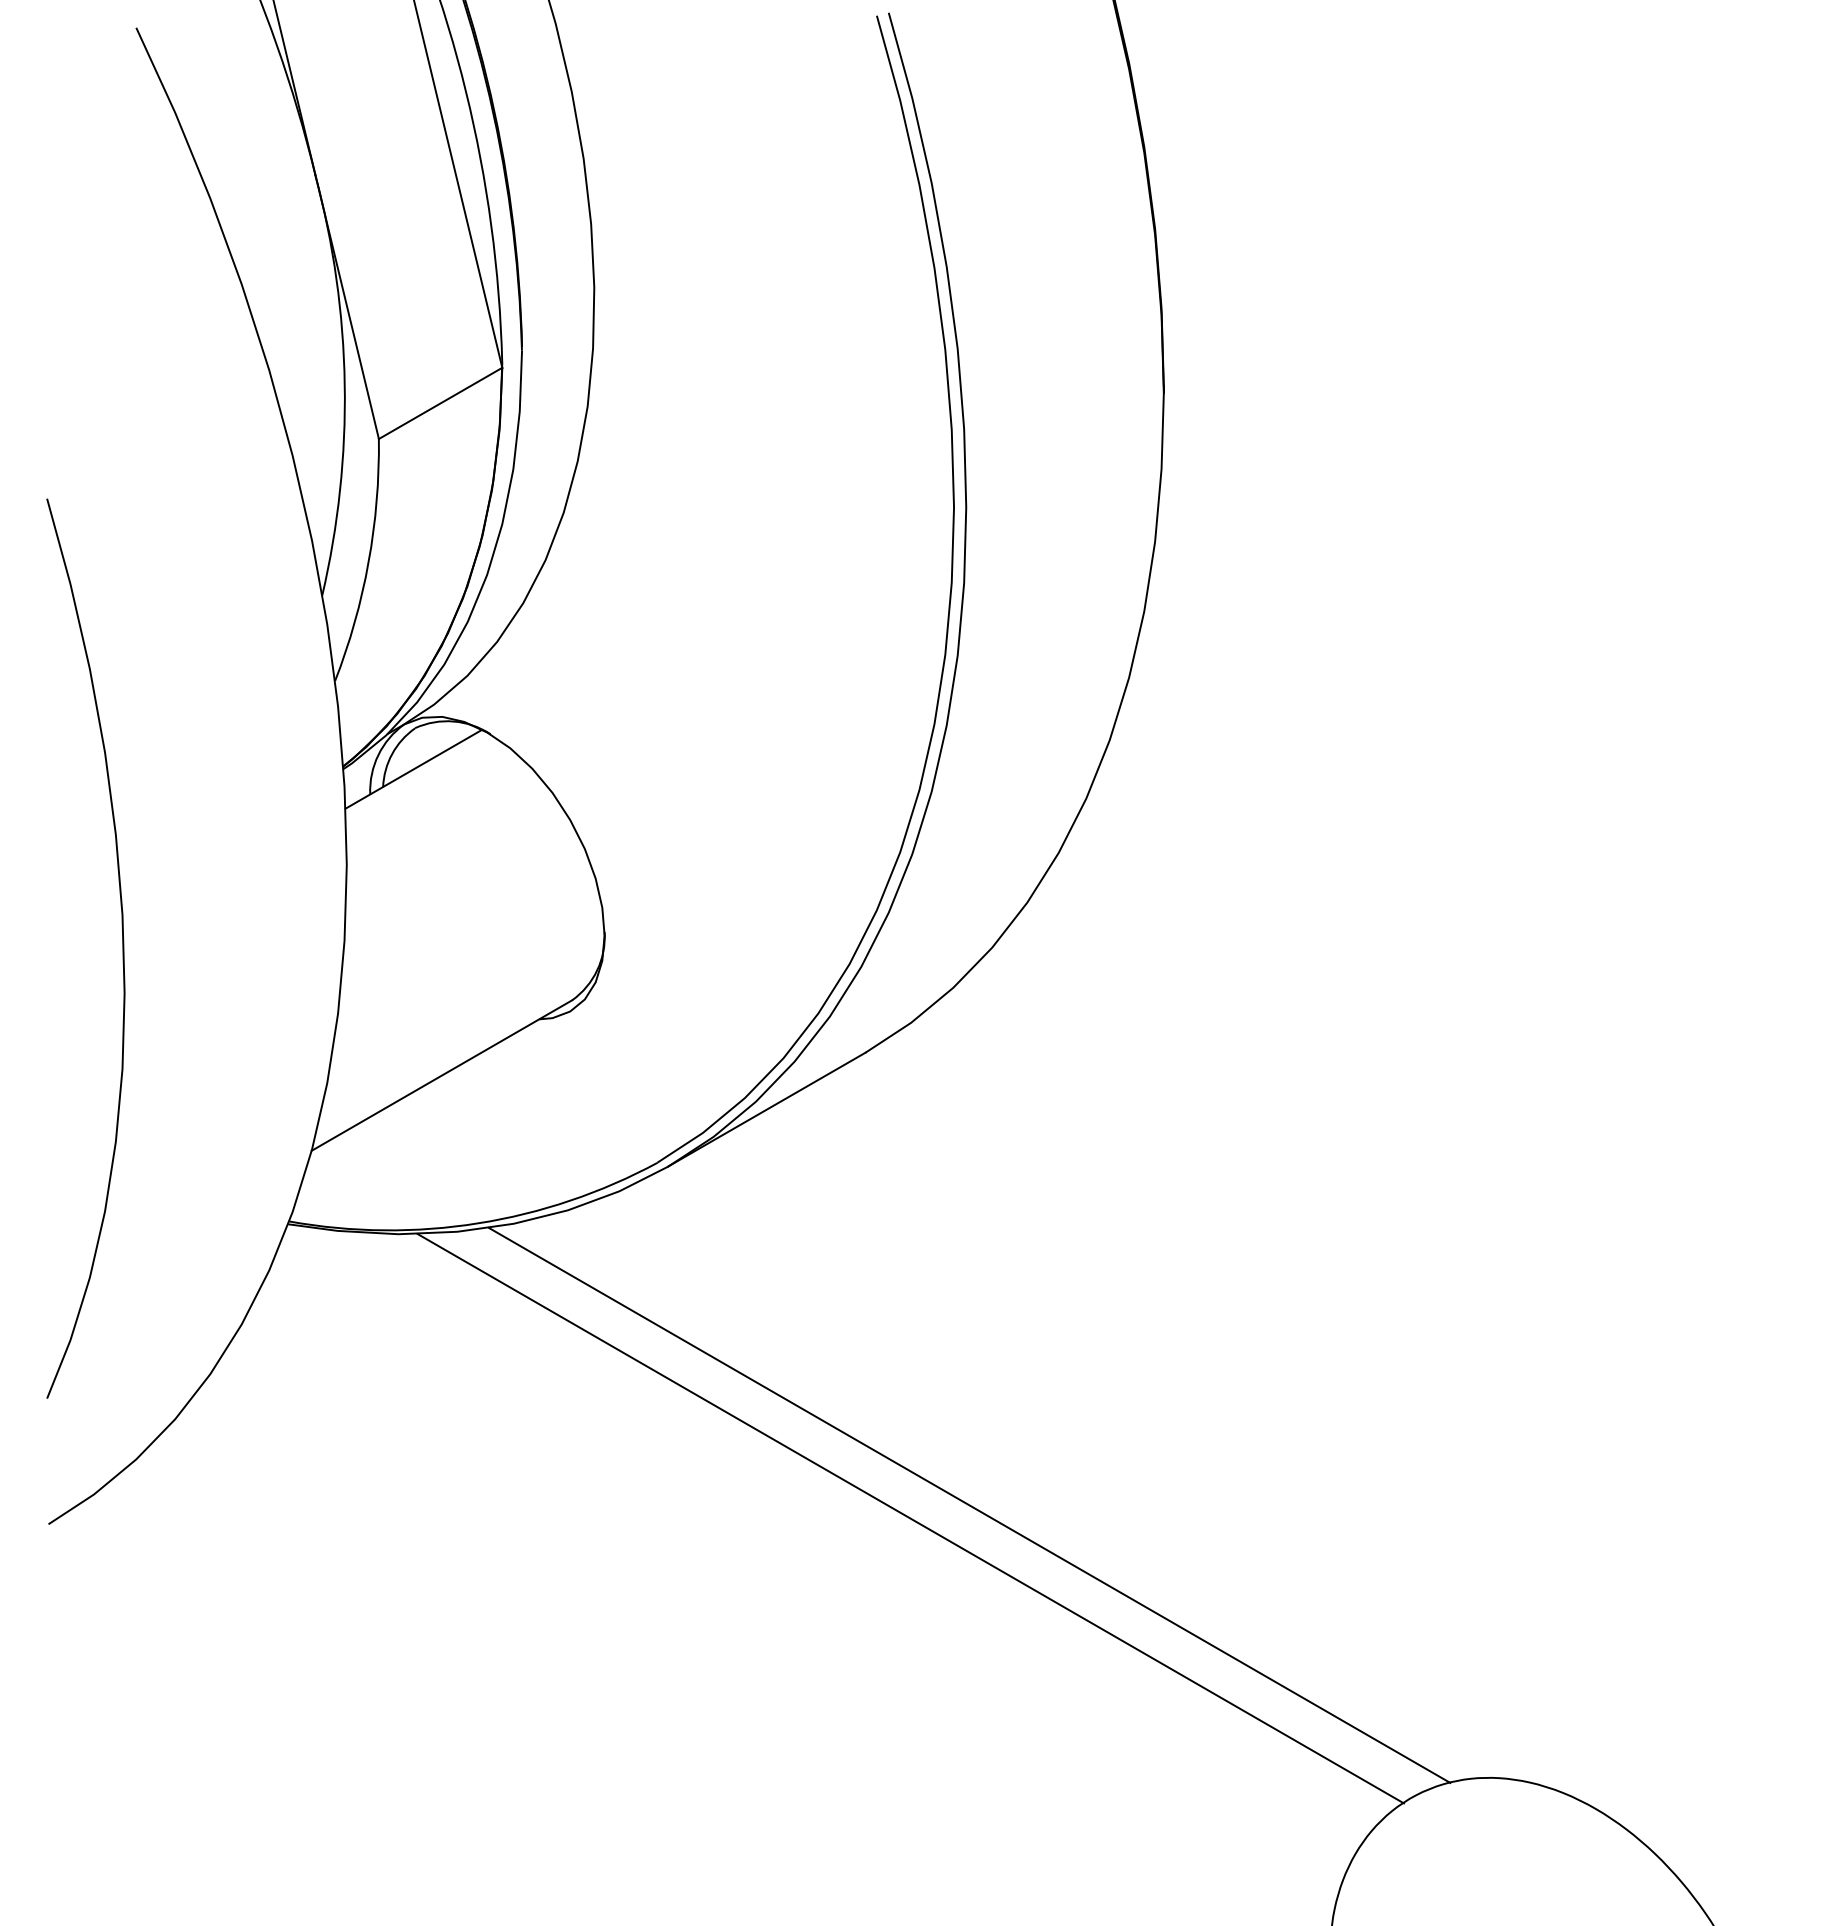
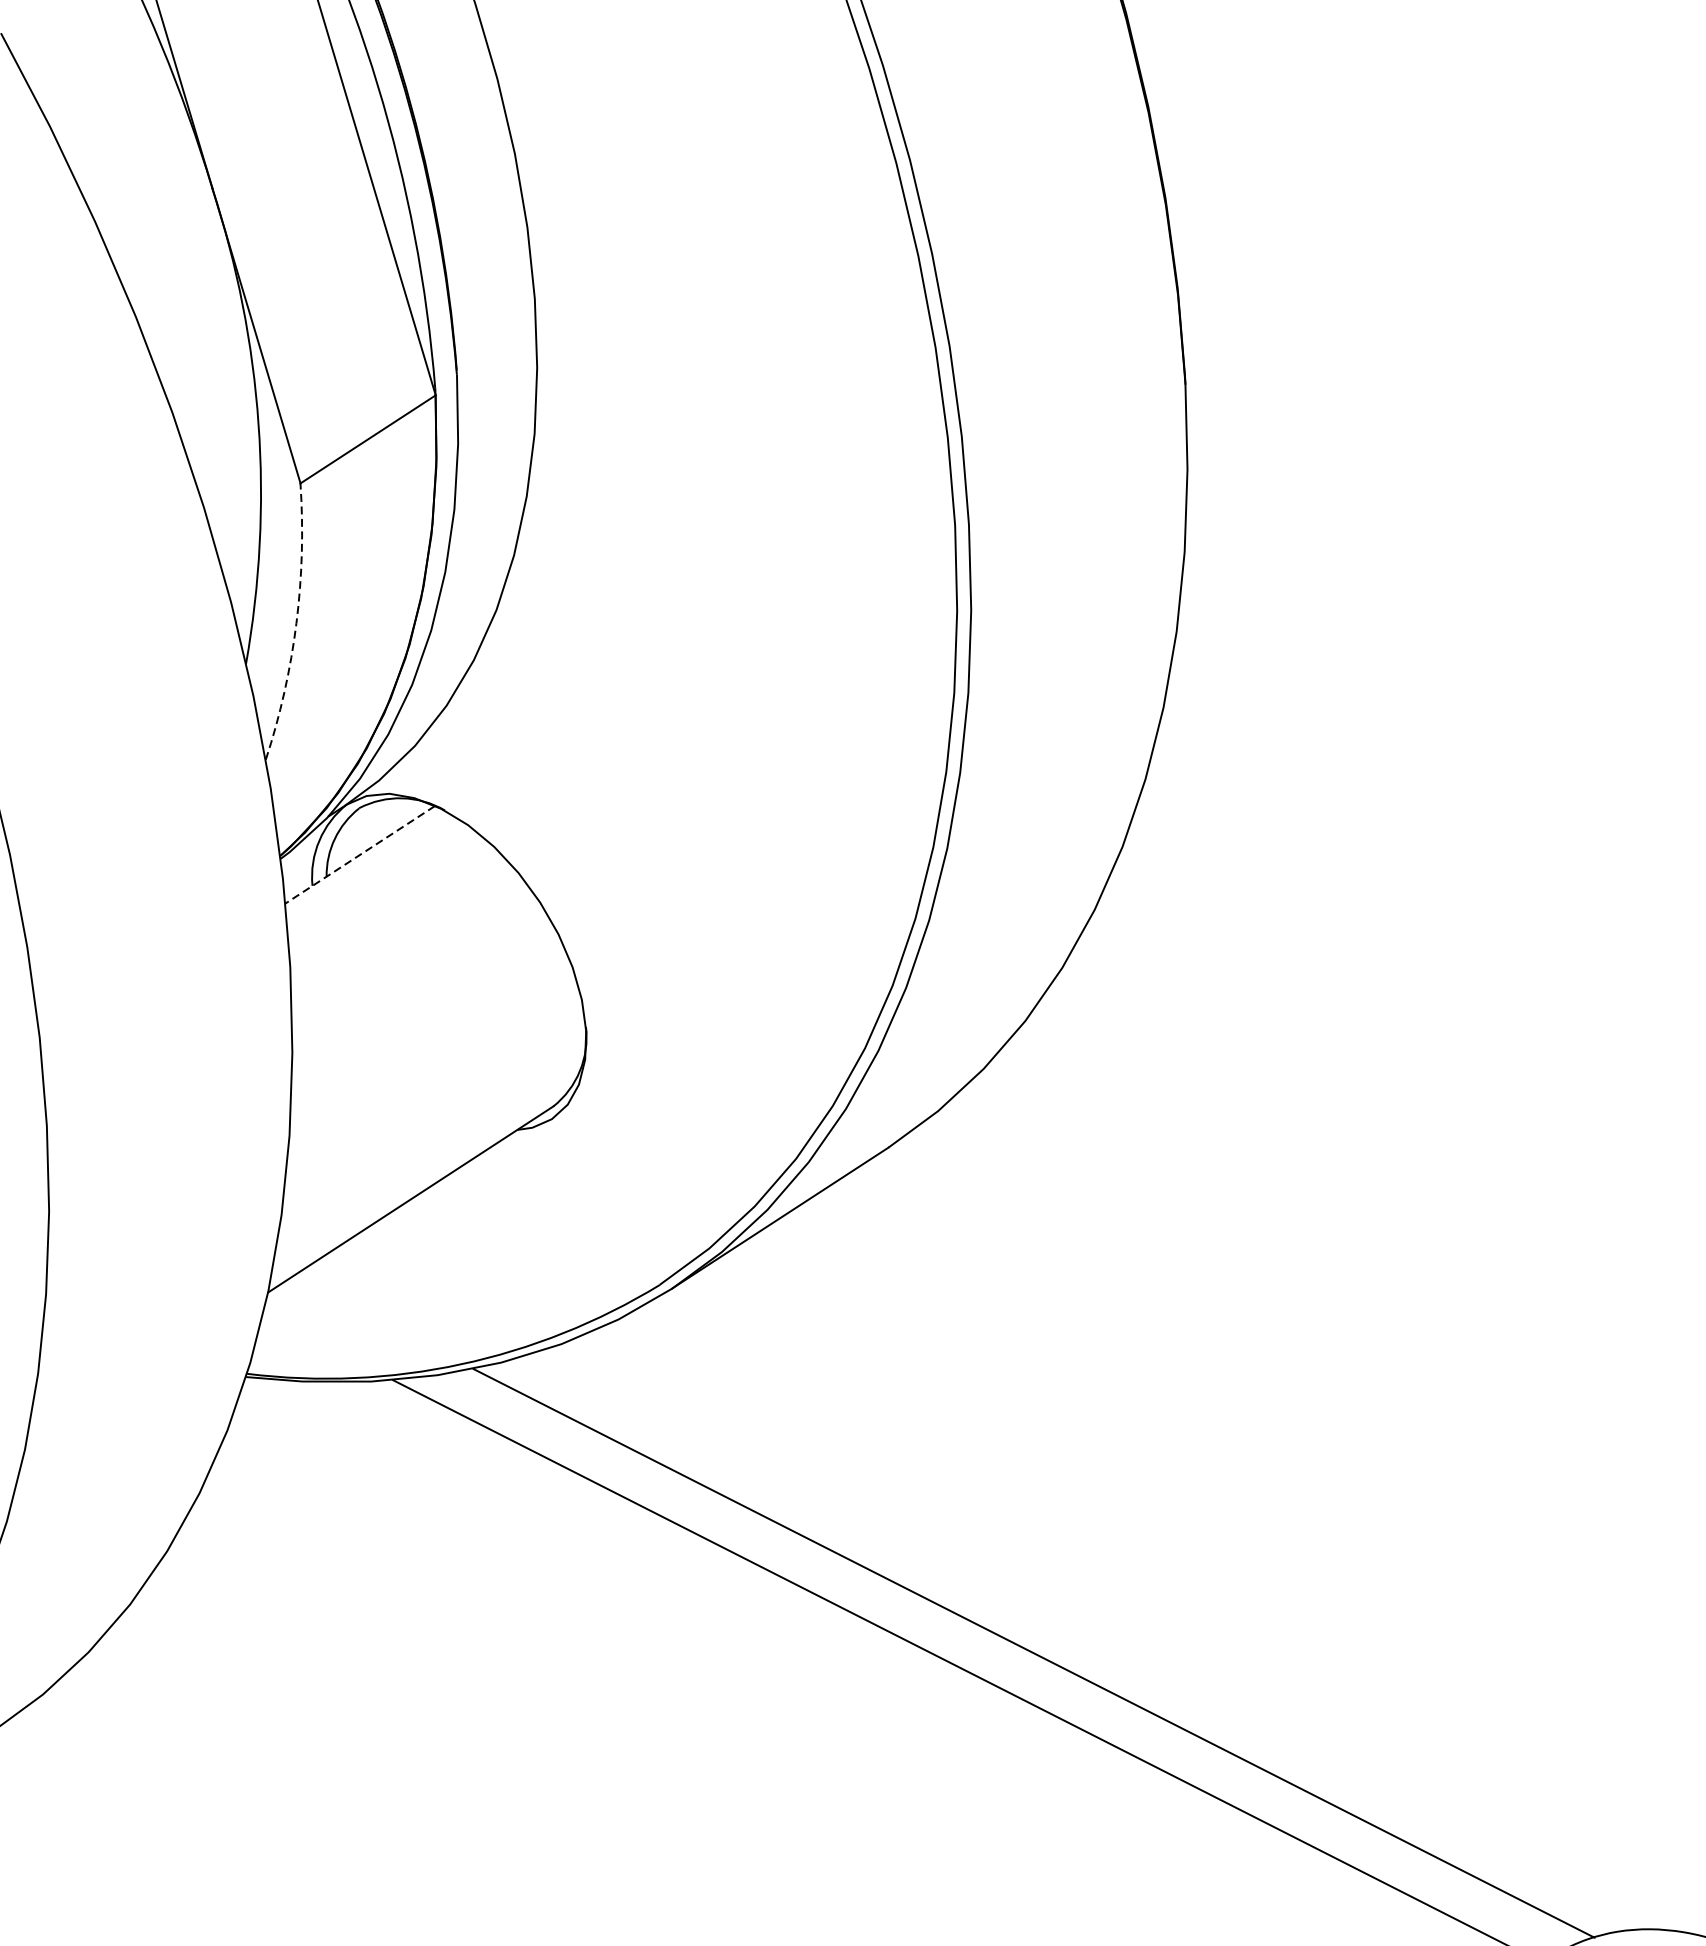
arc: (368, 562) -> (296, 623), solid -> dashed
line: (413, 769) -> (359, 855), solid -> dashed

